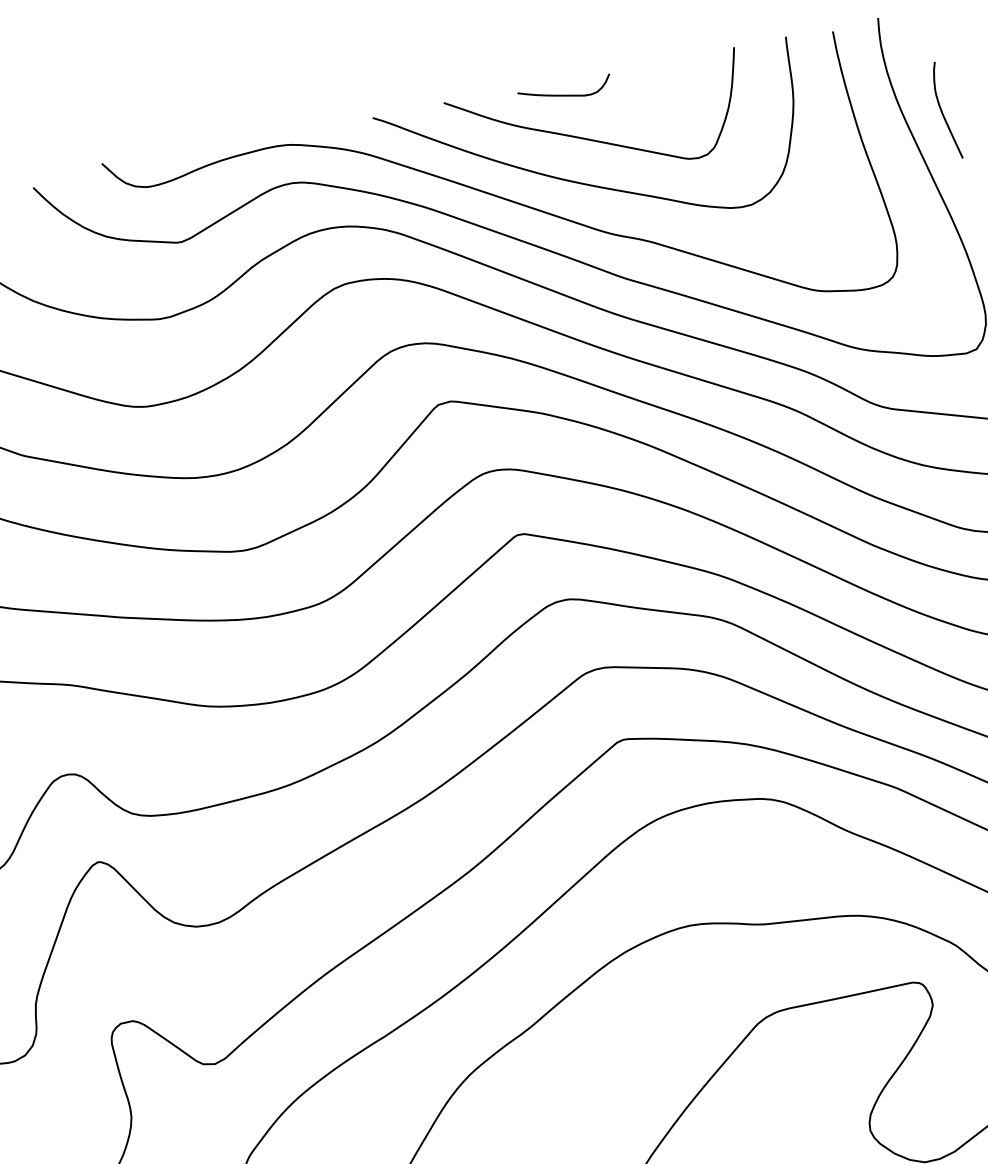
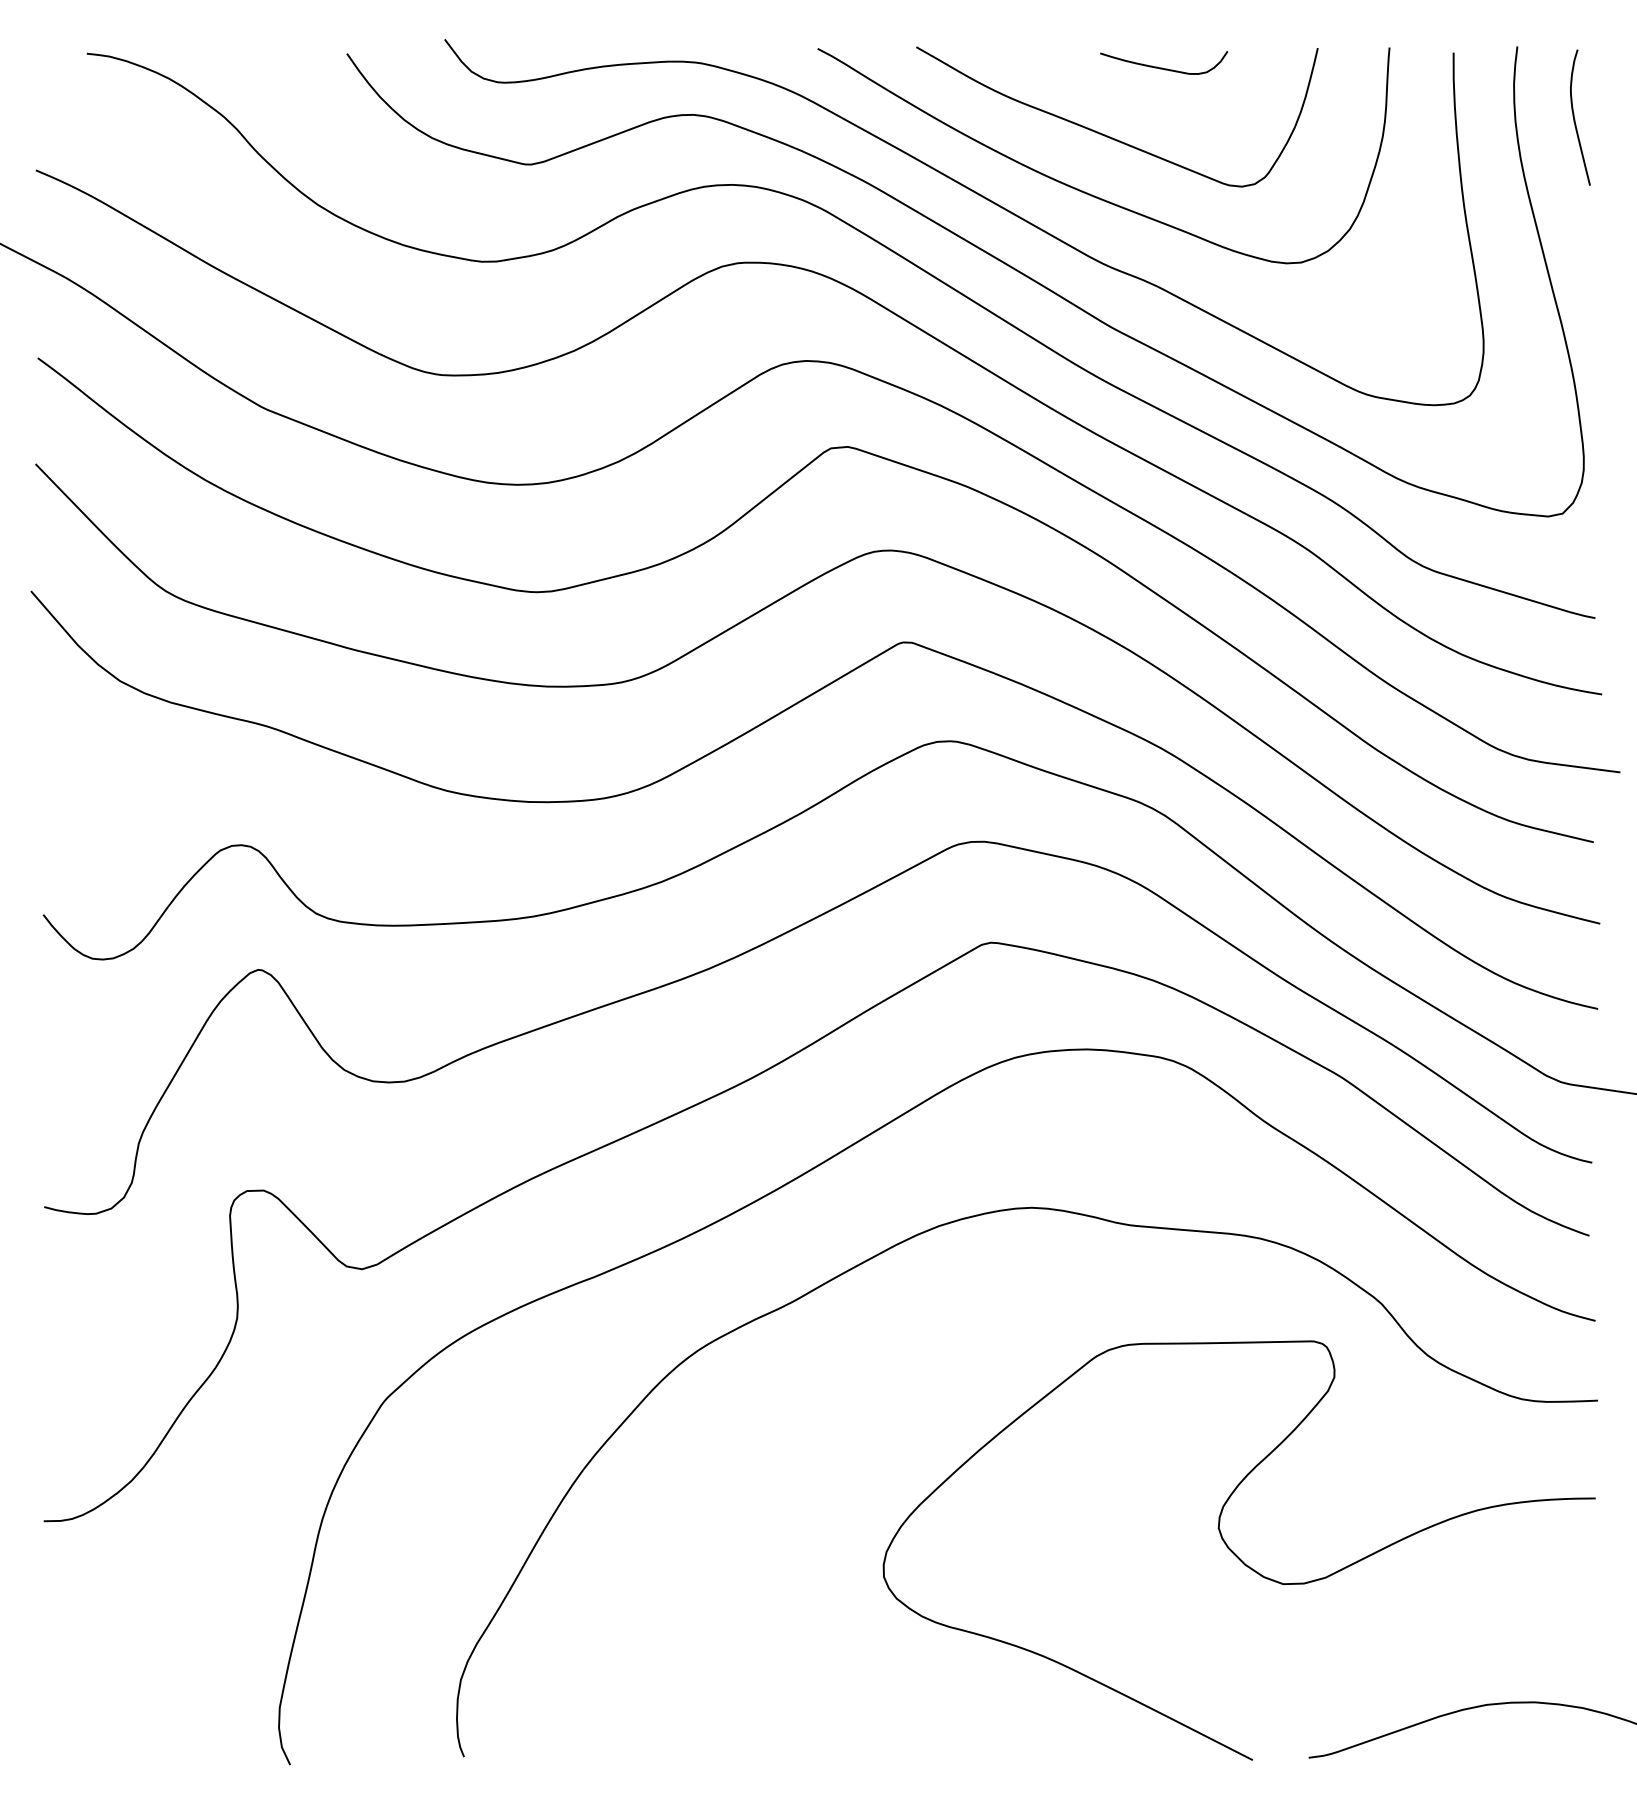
curve: (564, 94) -> (1162, 67), moved
curve: (943, 112) -> (1575, 119), moved

